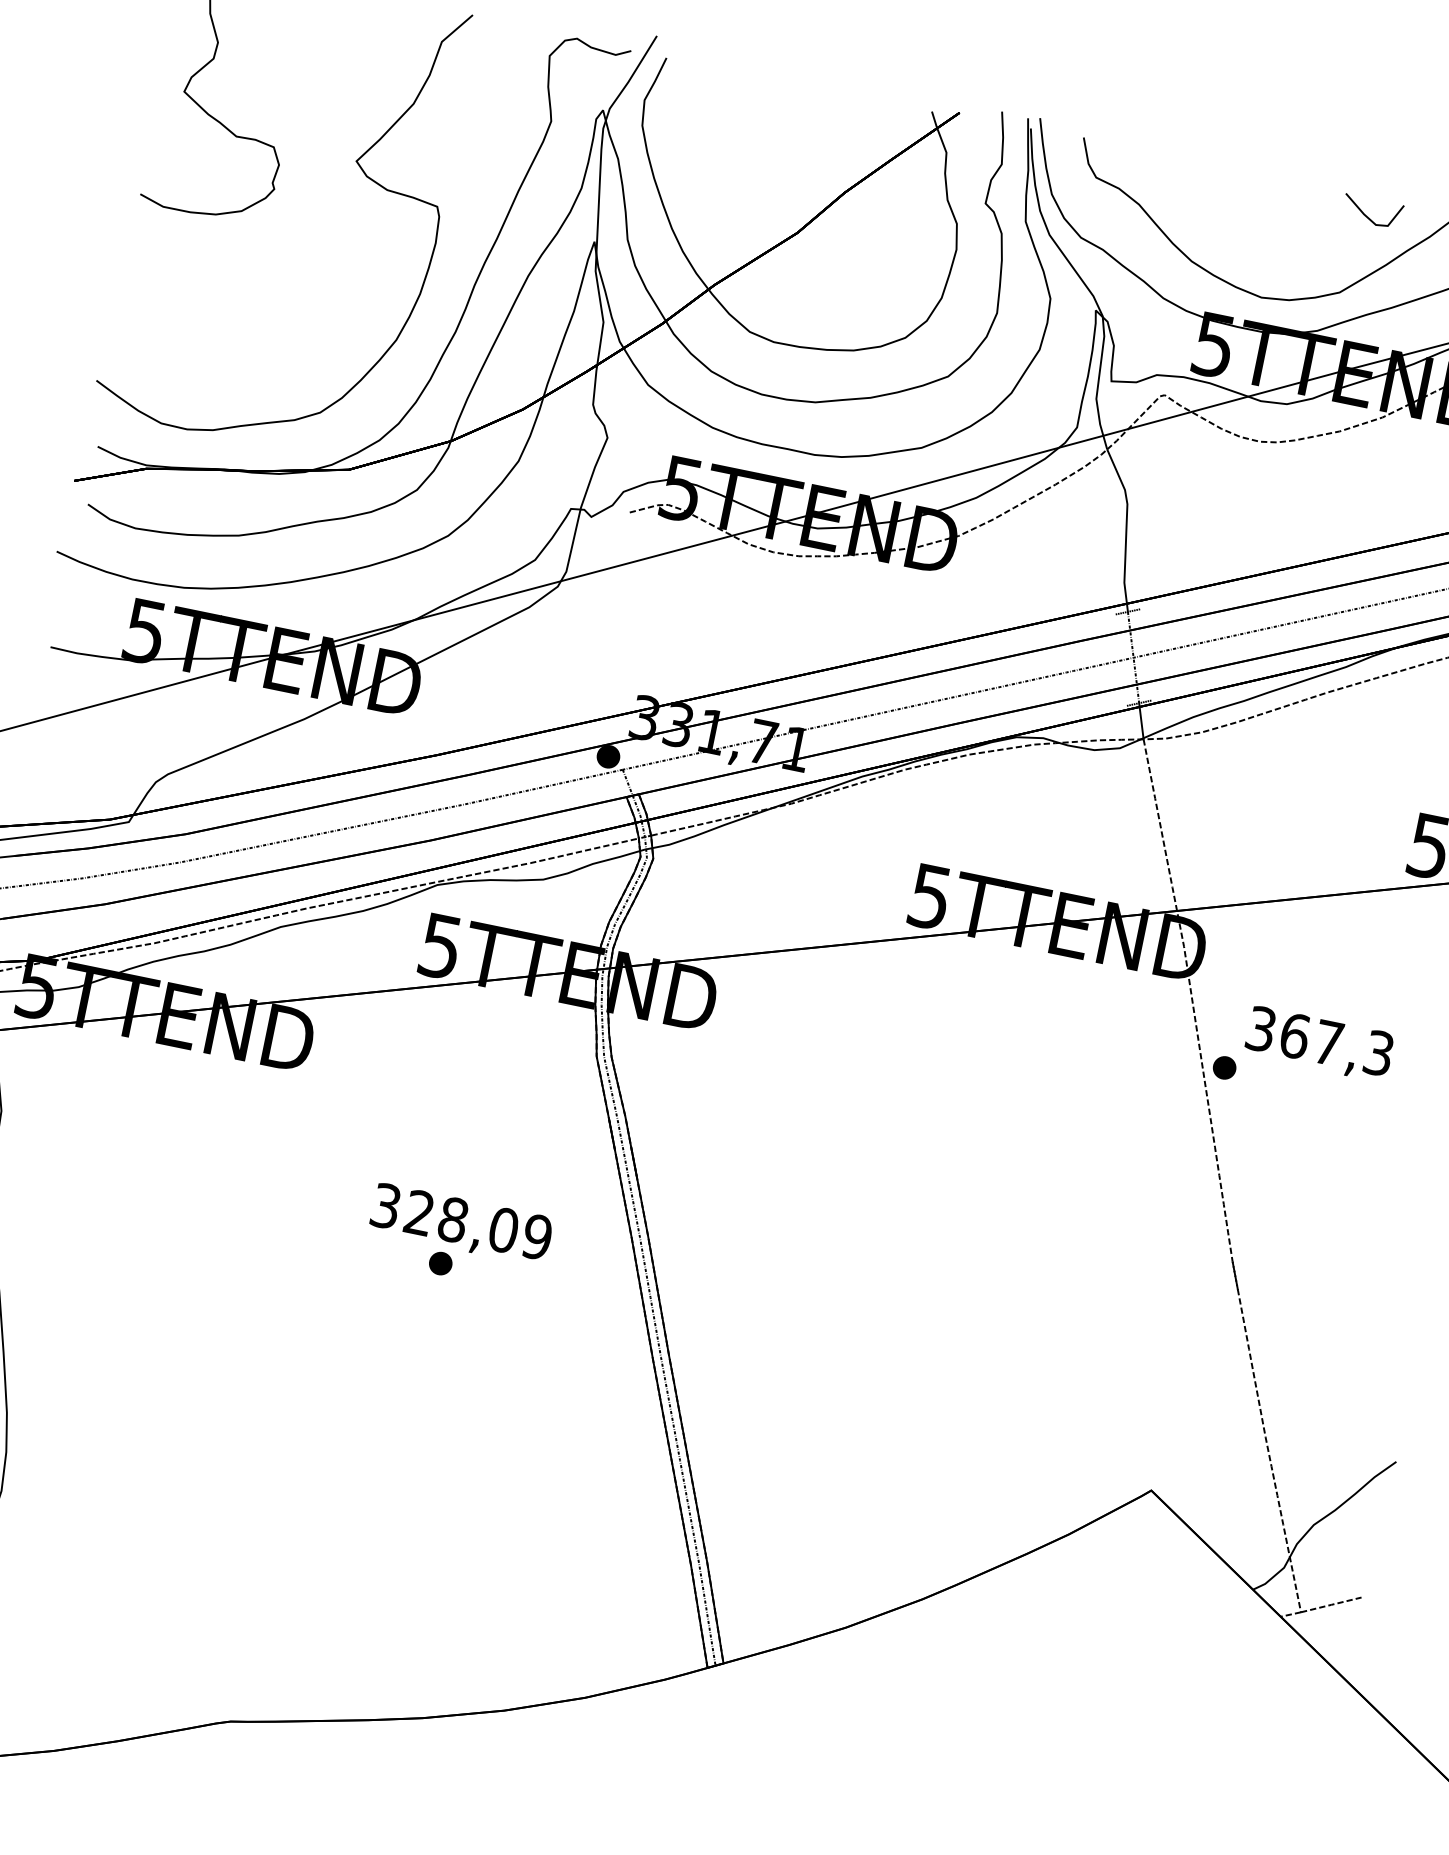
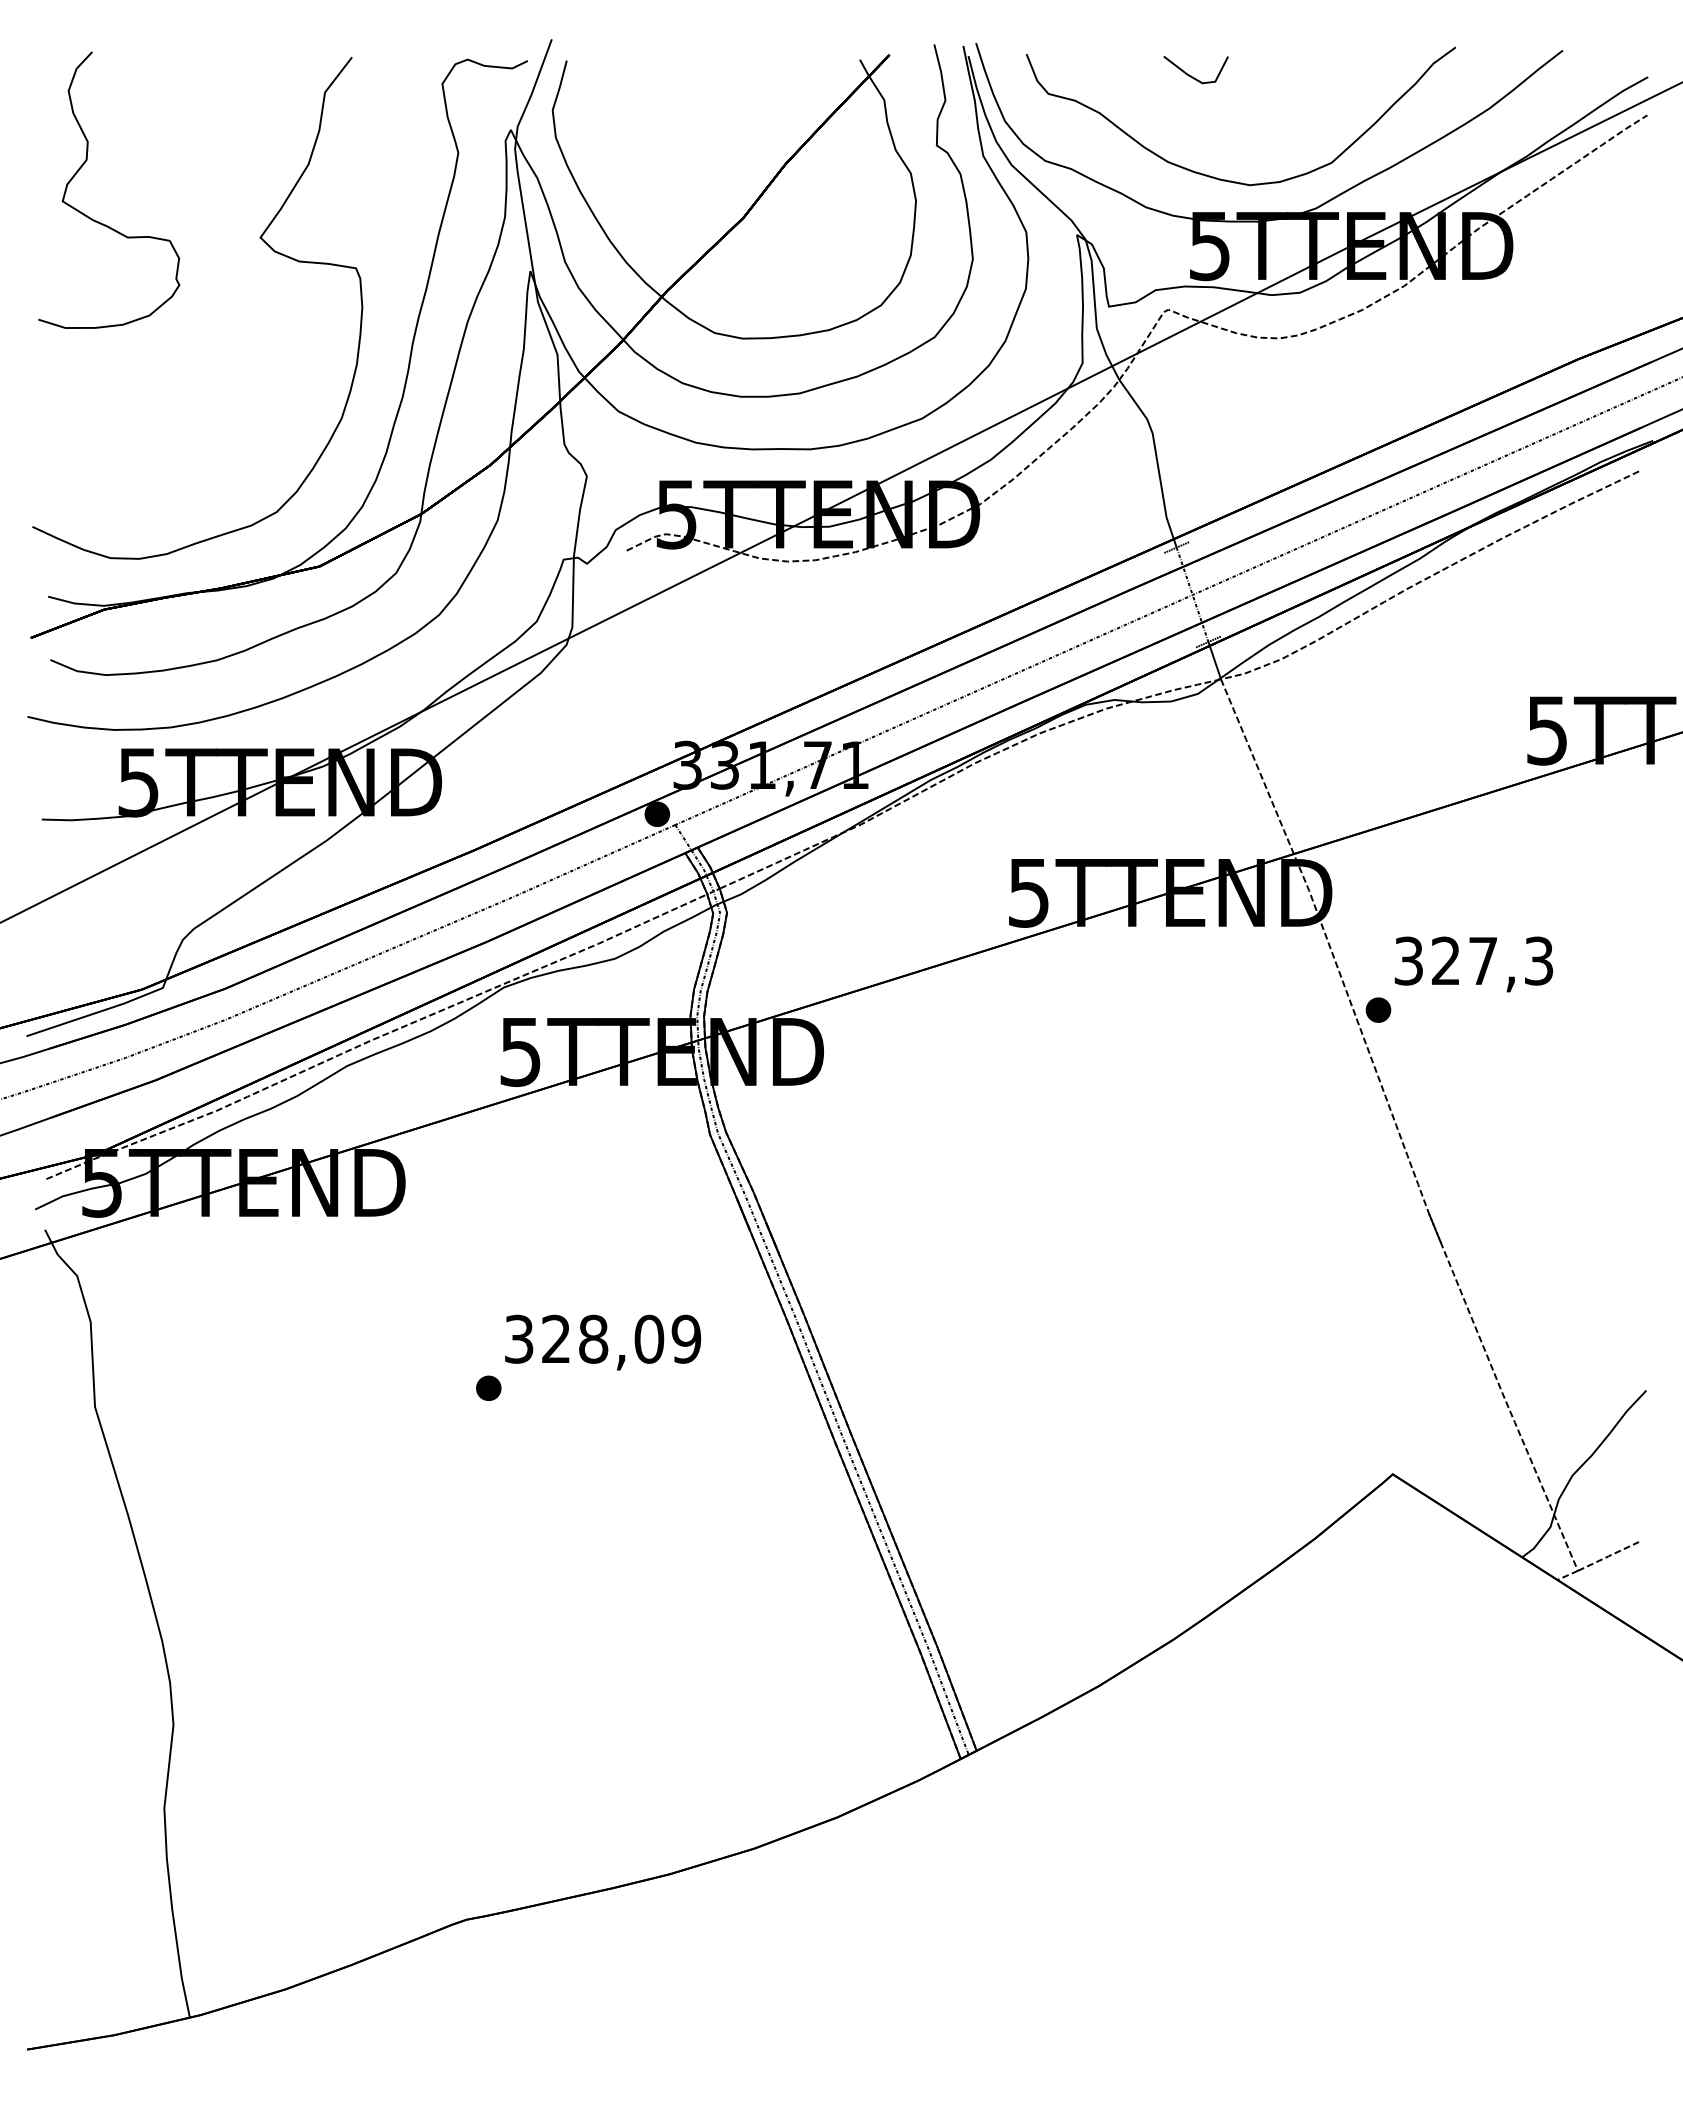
line: (1367, 215) -> (1191, 75), moved
text: (1295, 1035) -> (1446, 960), 367,3 -> 327,3
part: (440, 1262) -> (488, 1387), moved

